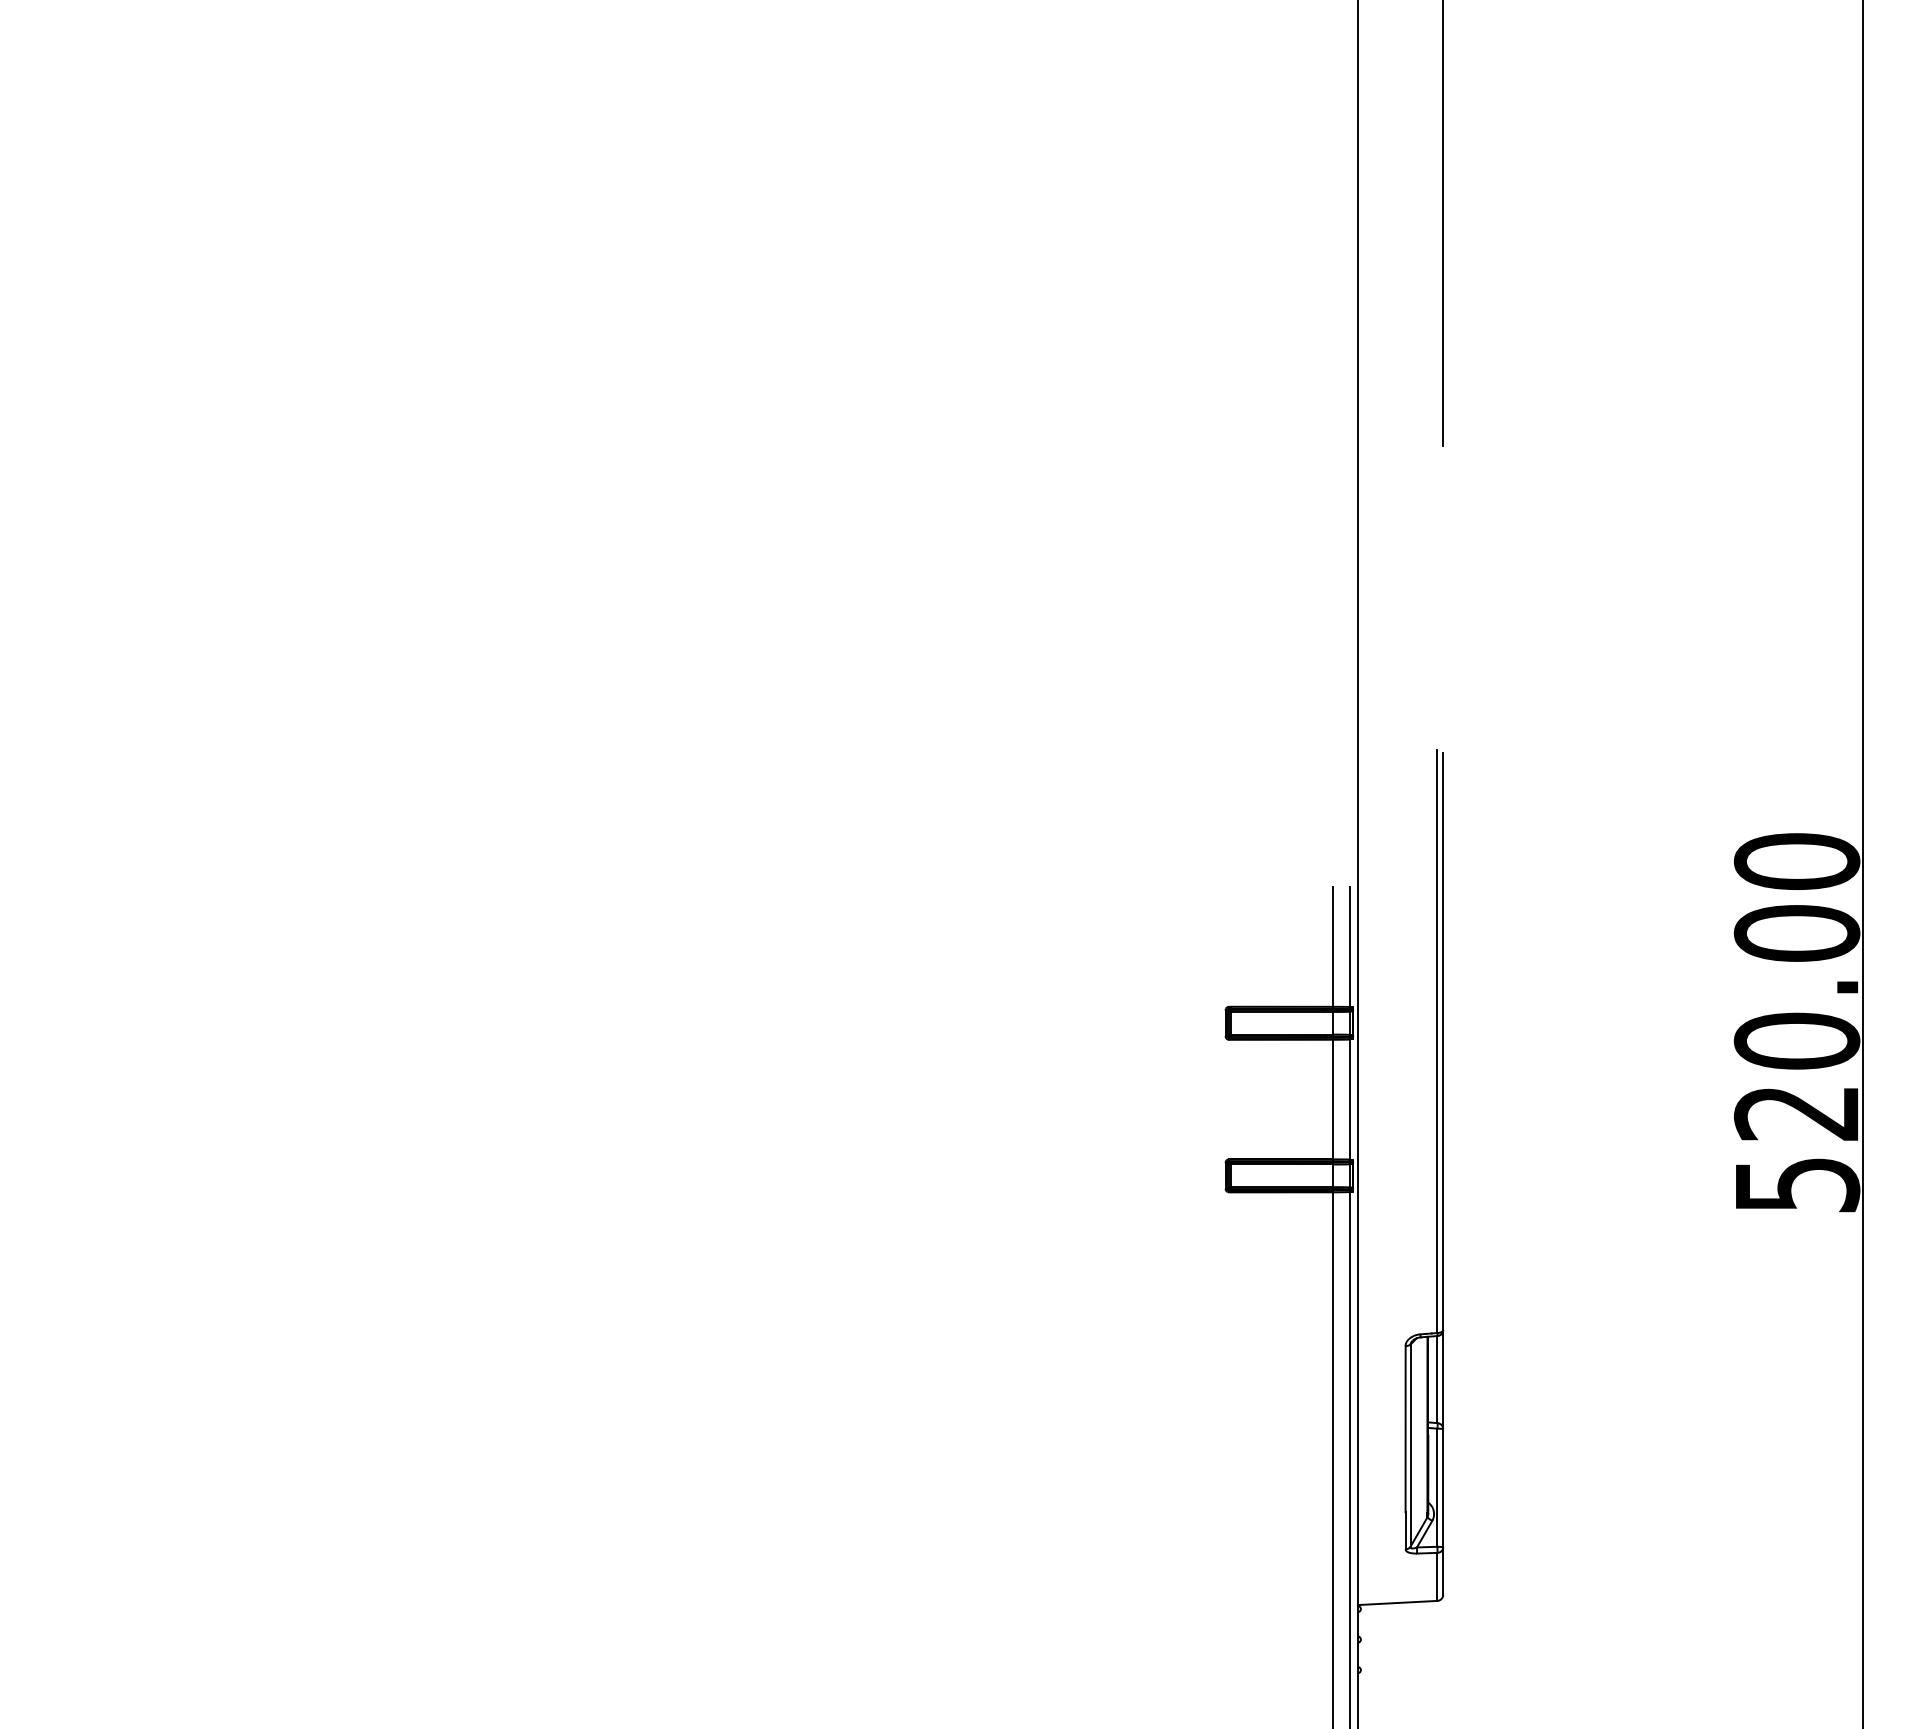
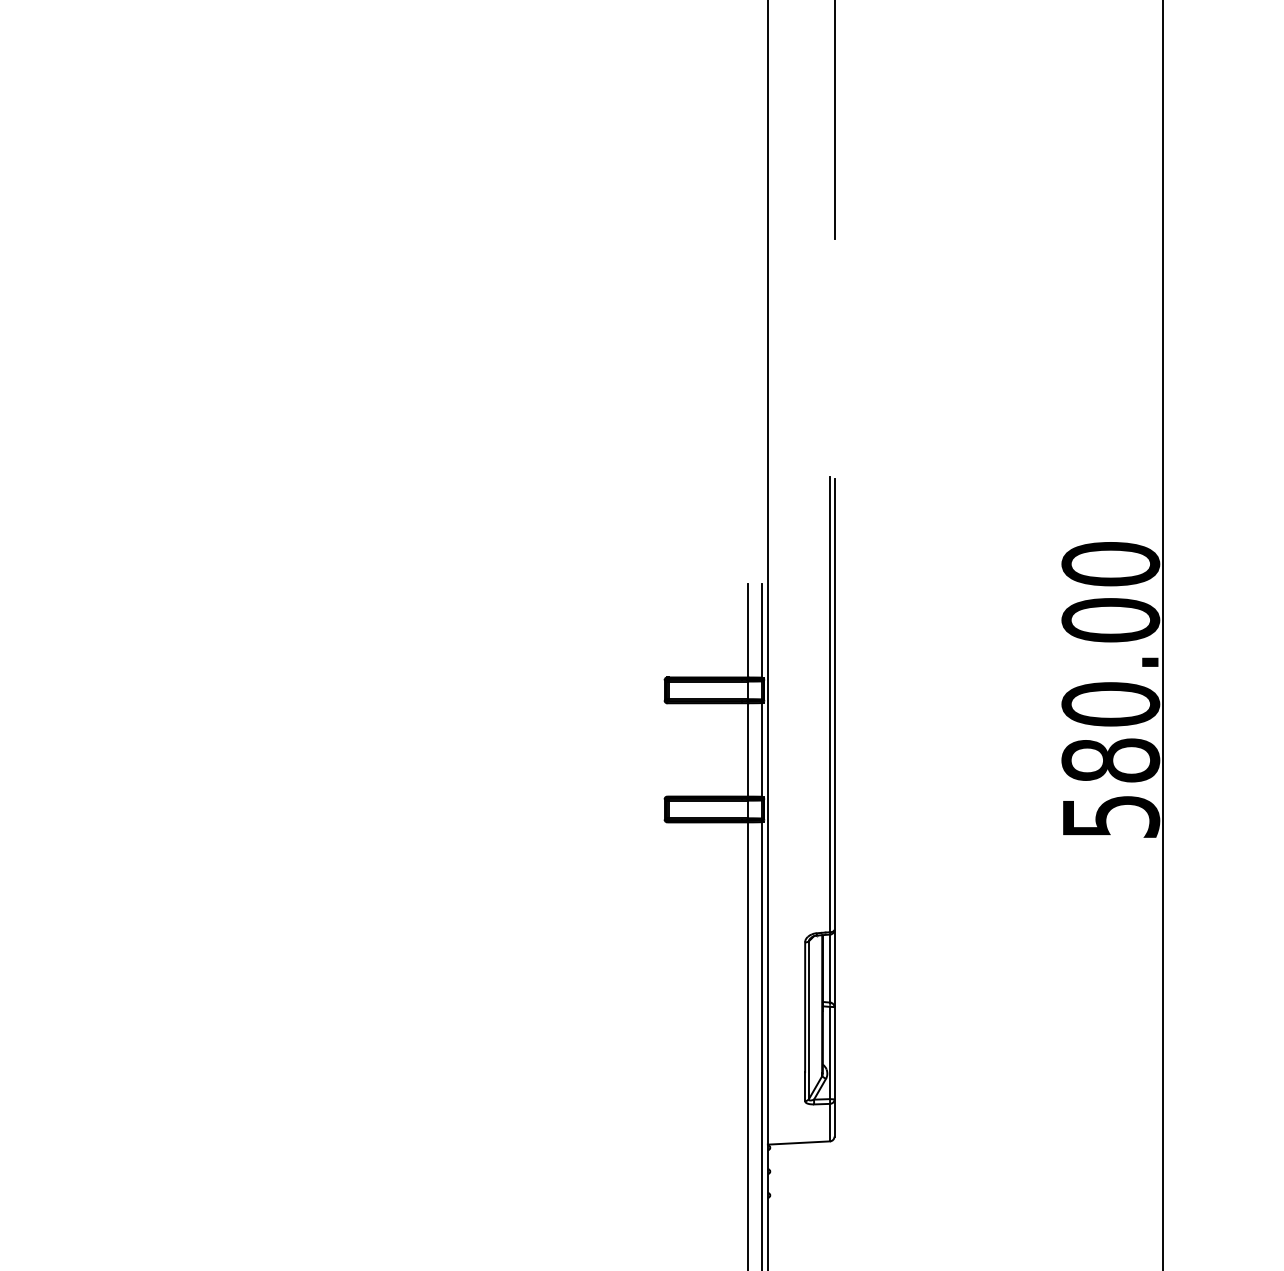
text: (1796, 1112) -> (1110, 760), 520.00 -> 580.00

